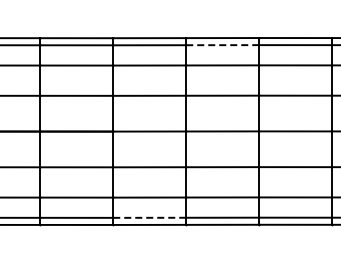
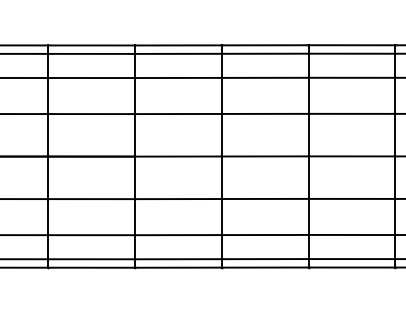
line: (223, 45) -> (266, 54), dashed -> solid
line: (150, 217) -> (179, 258), dashed -> solid

